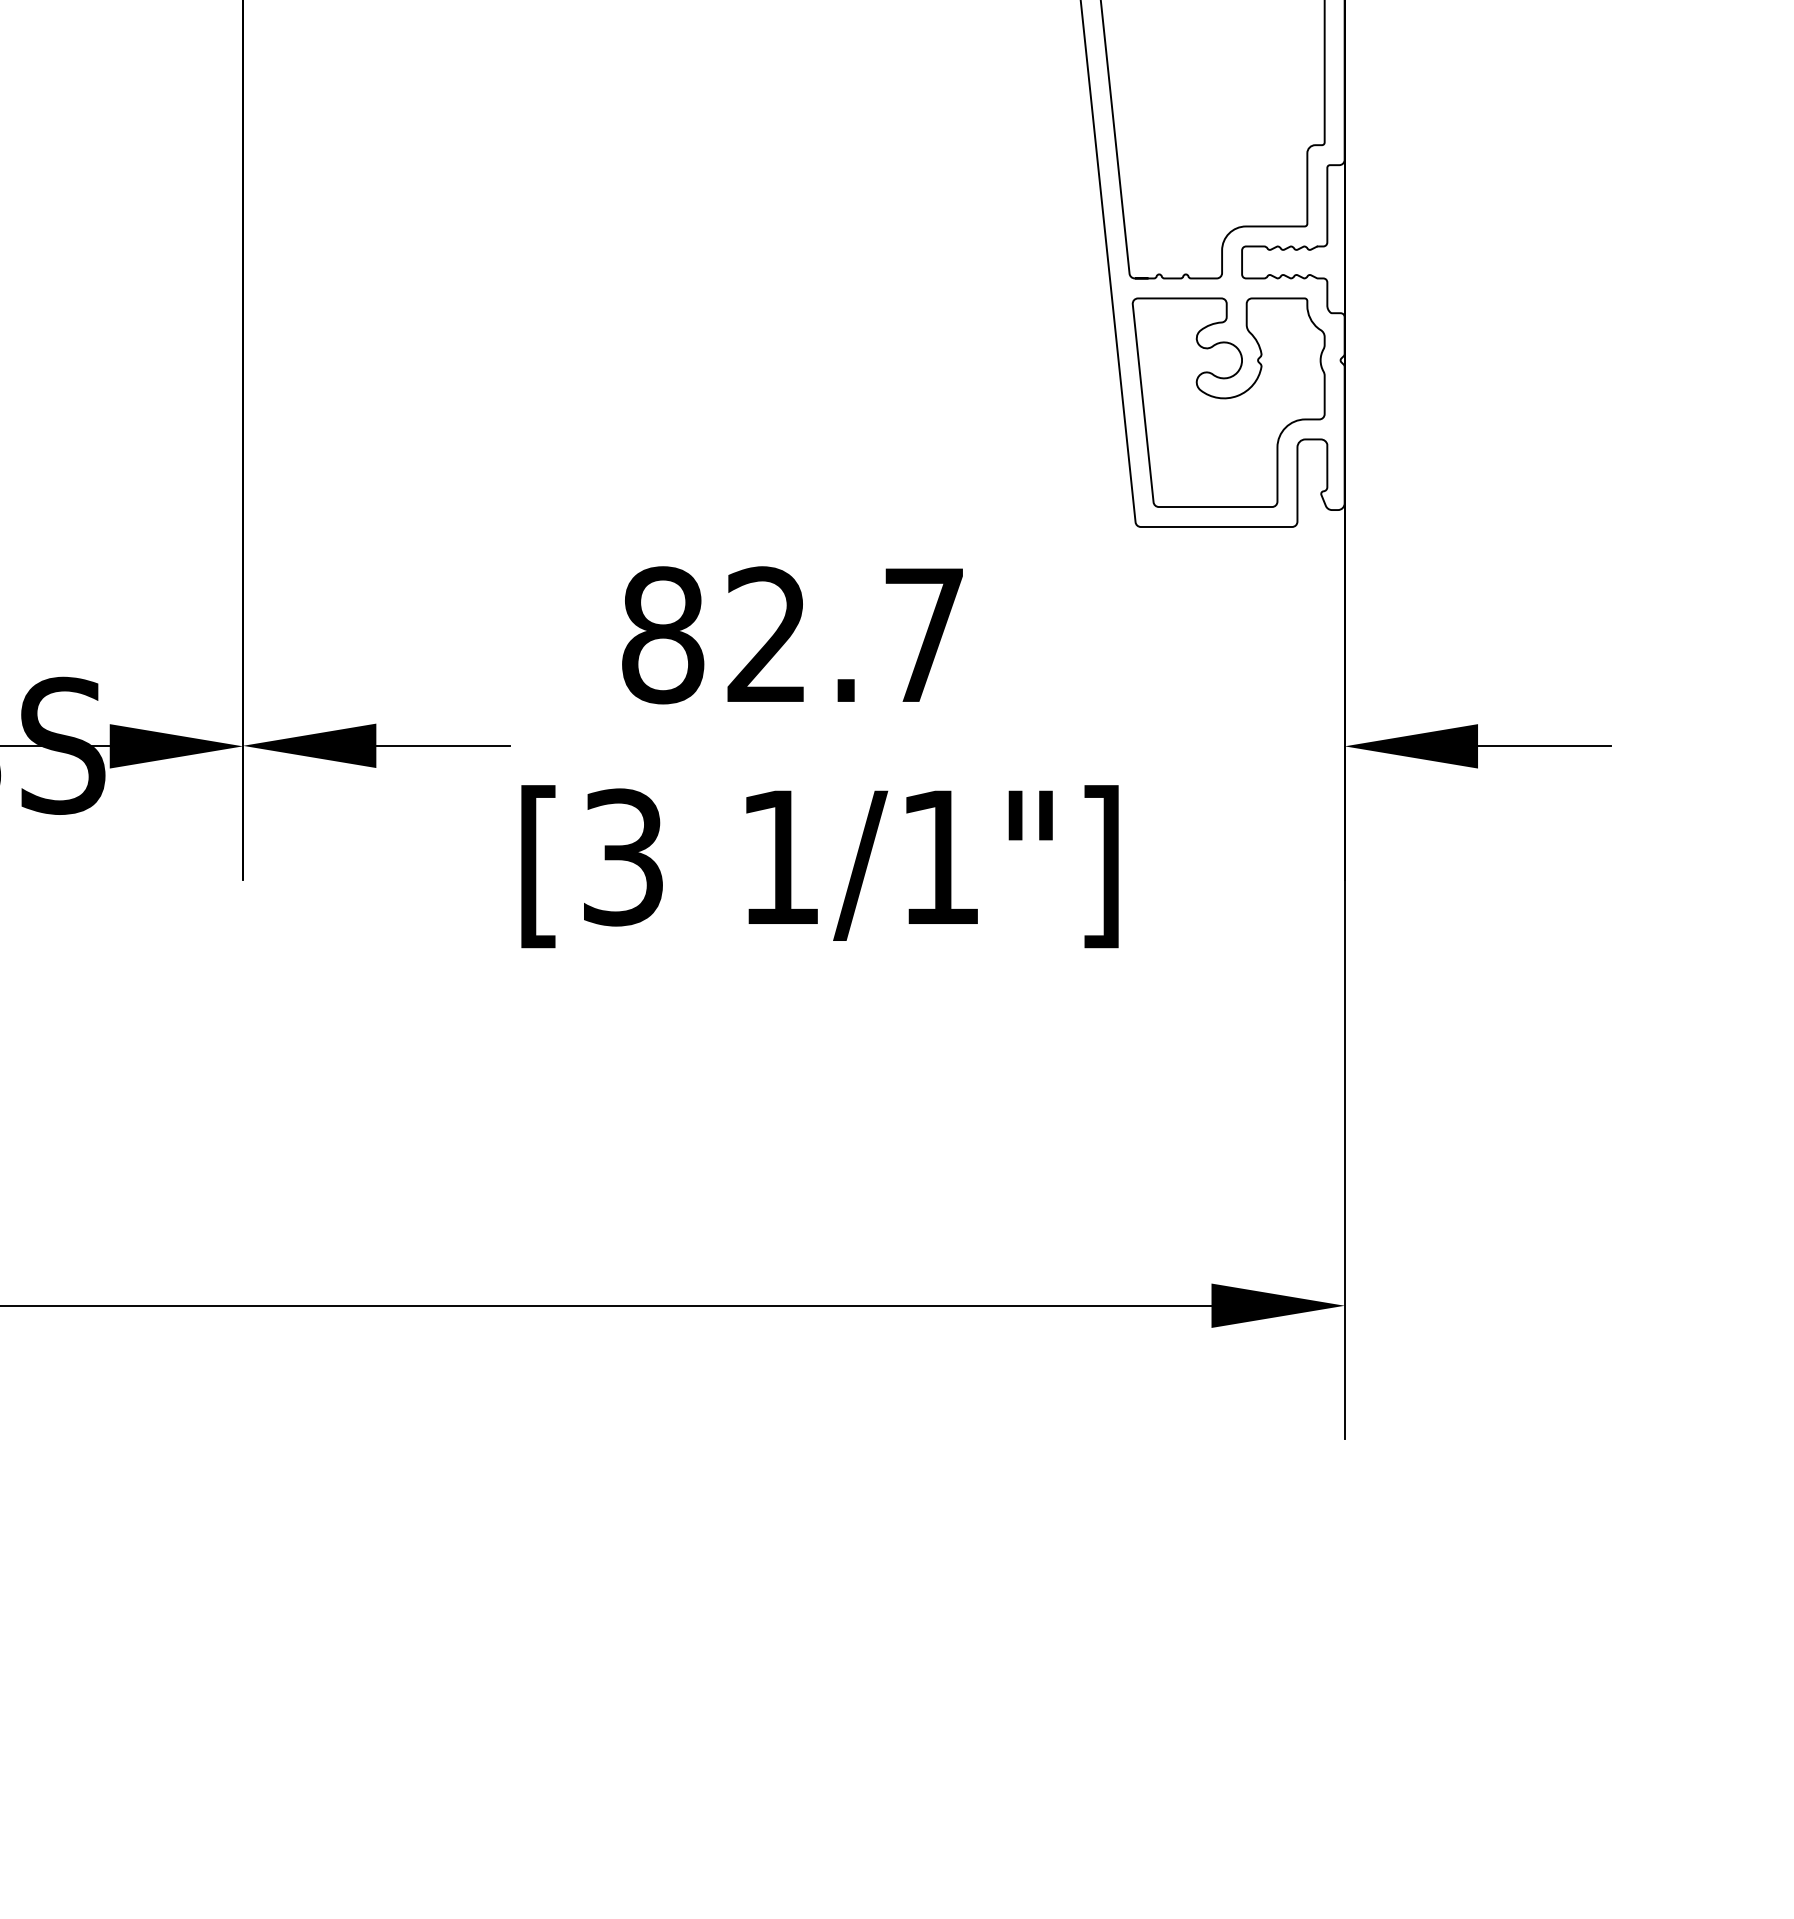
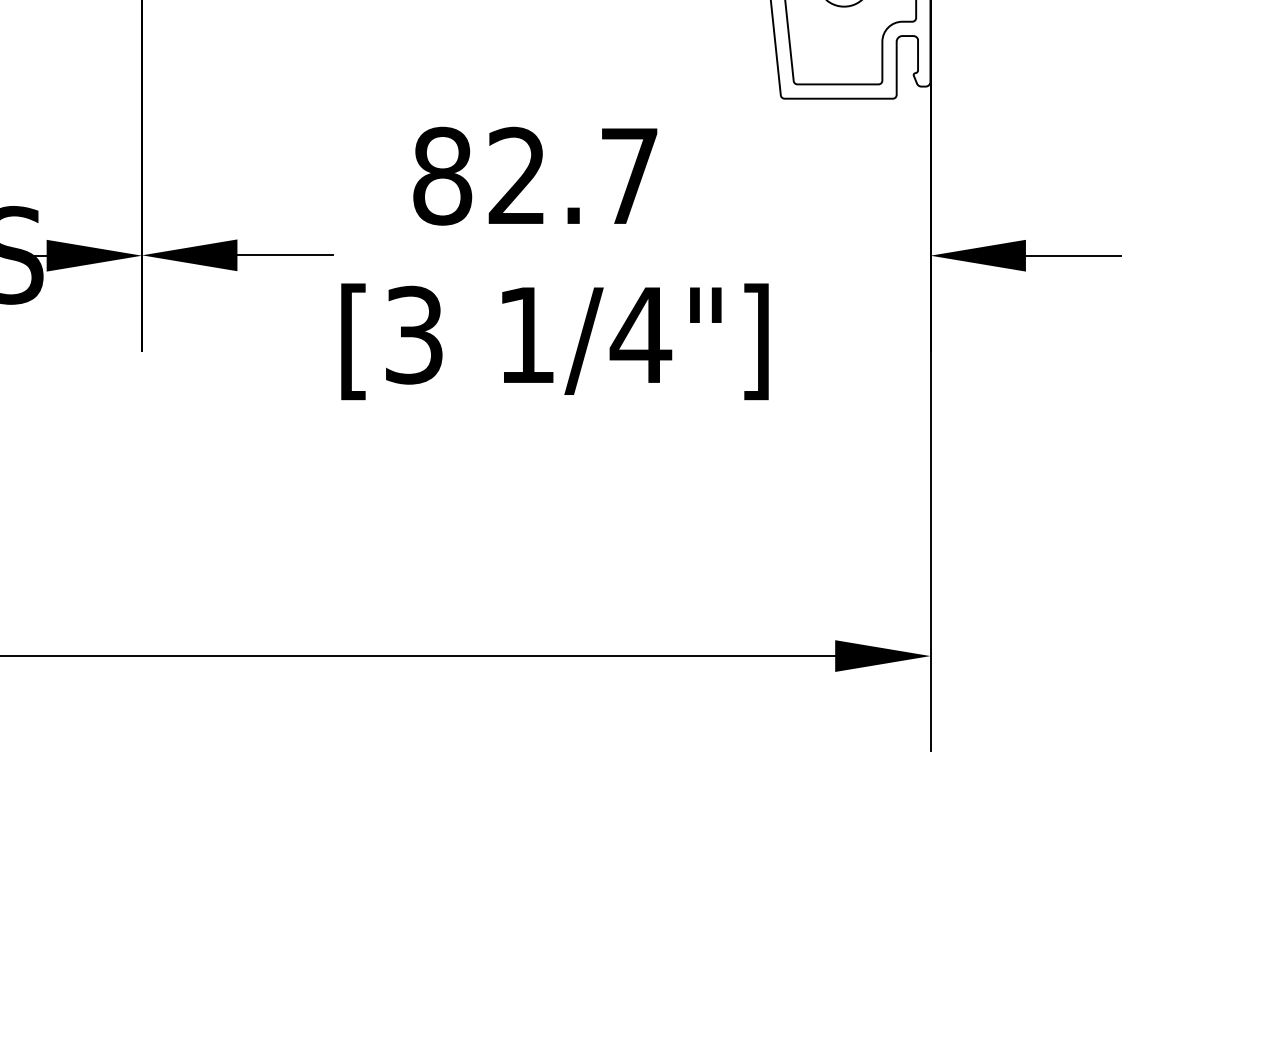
text: (939, 856) -> (640, 334), 1/1"] -> 1/4"]

